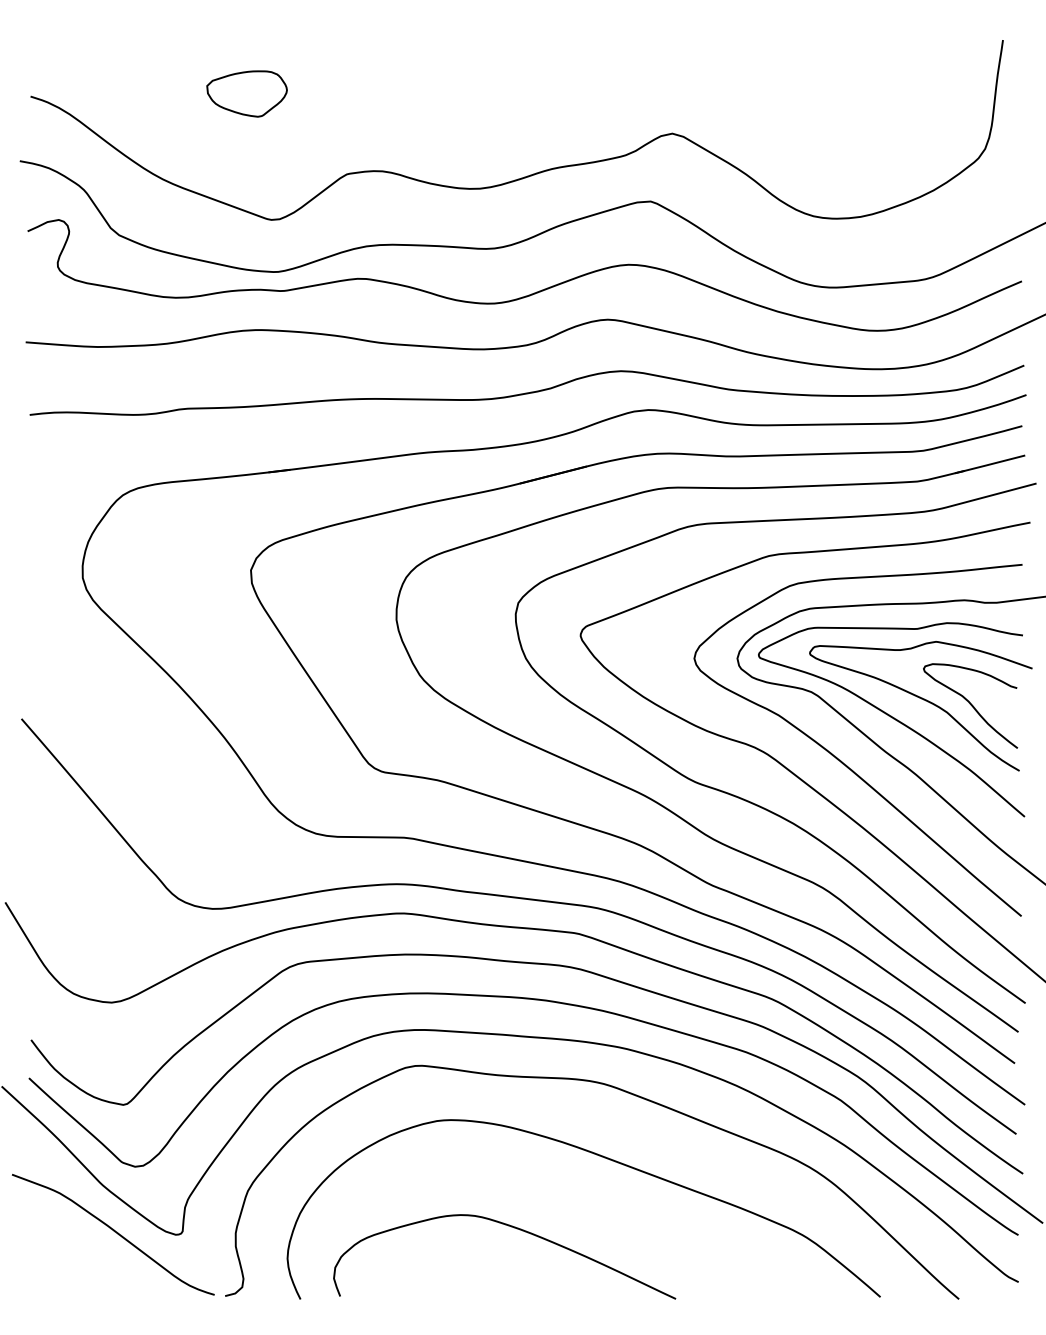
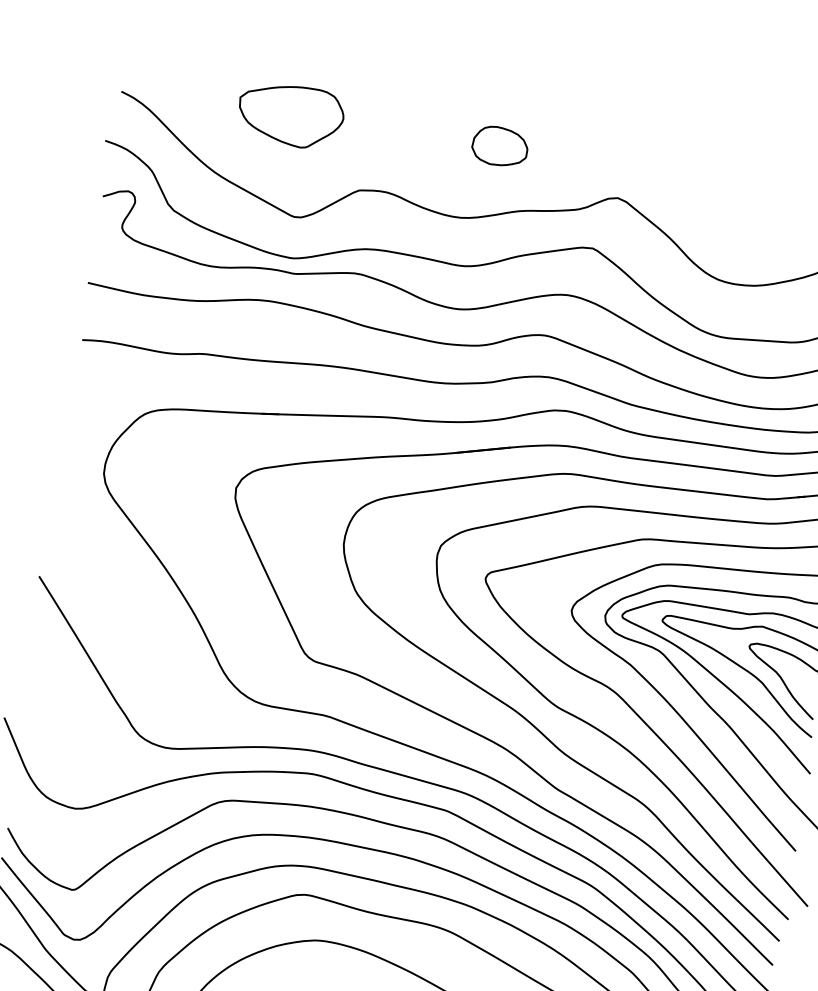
part: (514, 91) -> (499, 146), added
part: (246, 93) -> (290, 115), size x1.67

